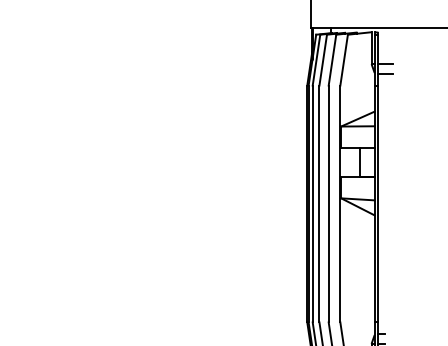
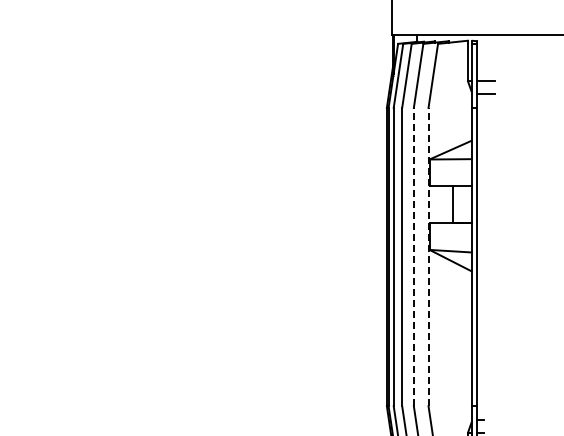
line: (328, 203) -> (413, 256), solid -> dashed
line: (340, 203) -> (428, 256), solid -> dashed

